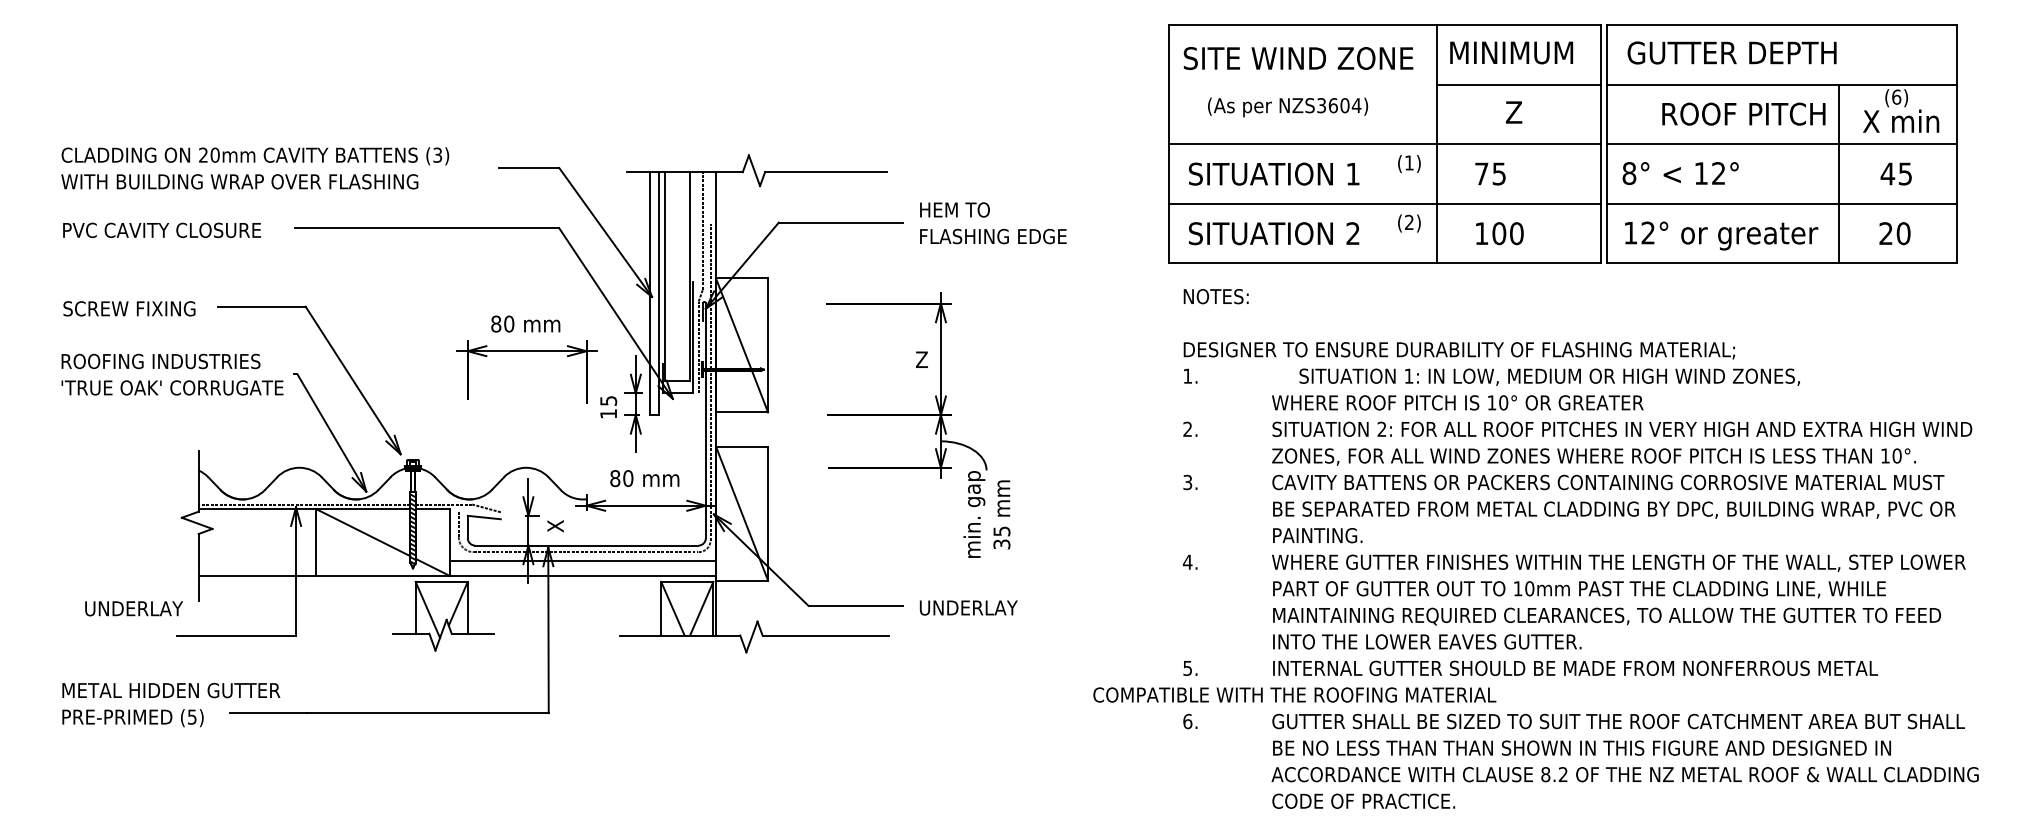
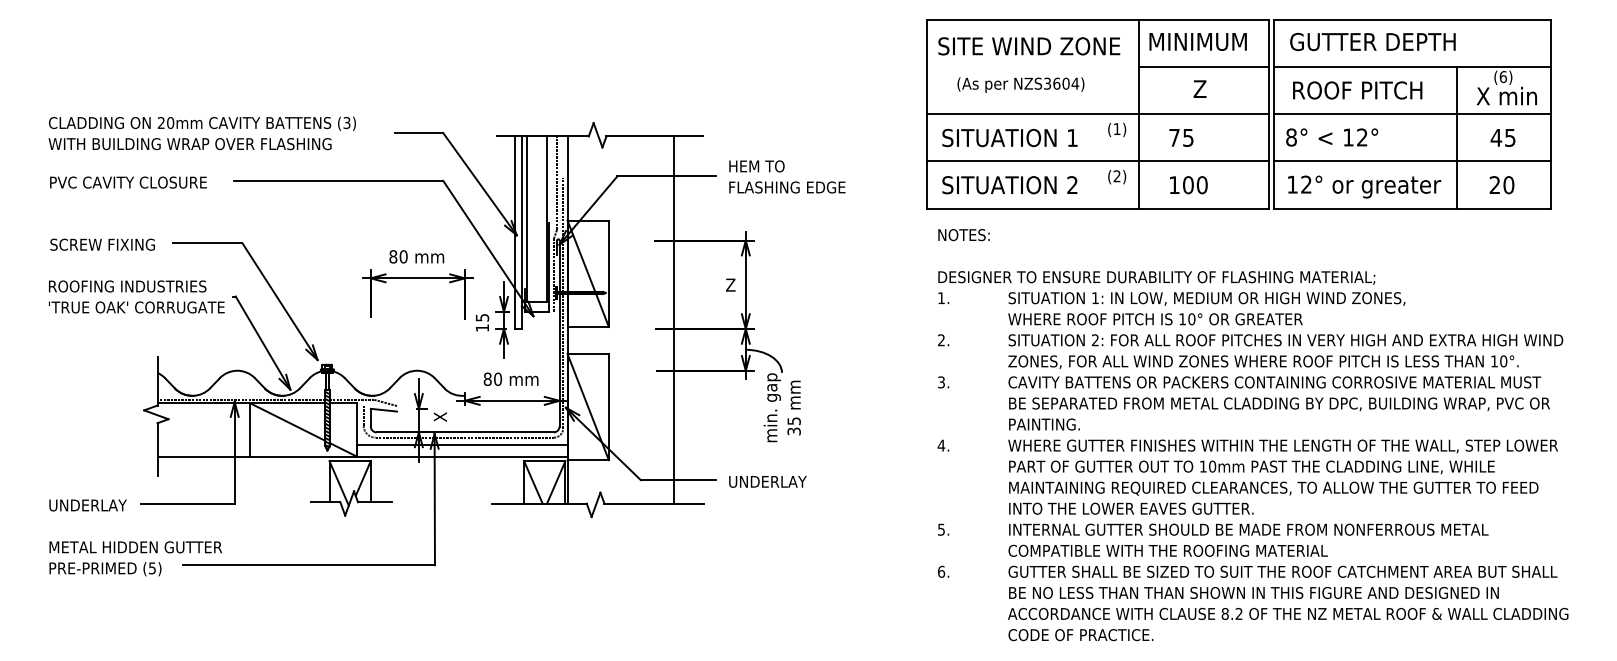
text: (1743, 113) -> (1357, 89), moved
text: (1549, 376) -> (1206, 298), moved
line: (849, 403) -> (673, 319), added
text: (133, 608) -> (87, 505), moved
text: (1294, 694) -> (1167, 550), moved

